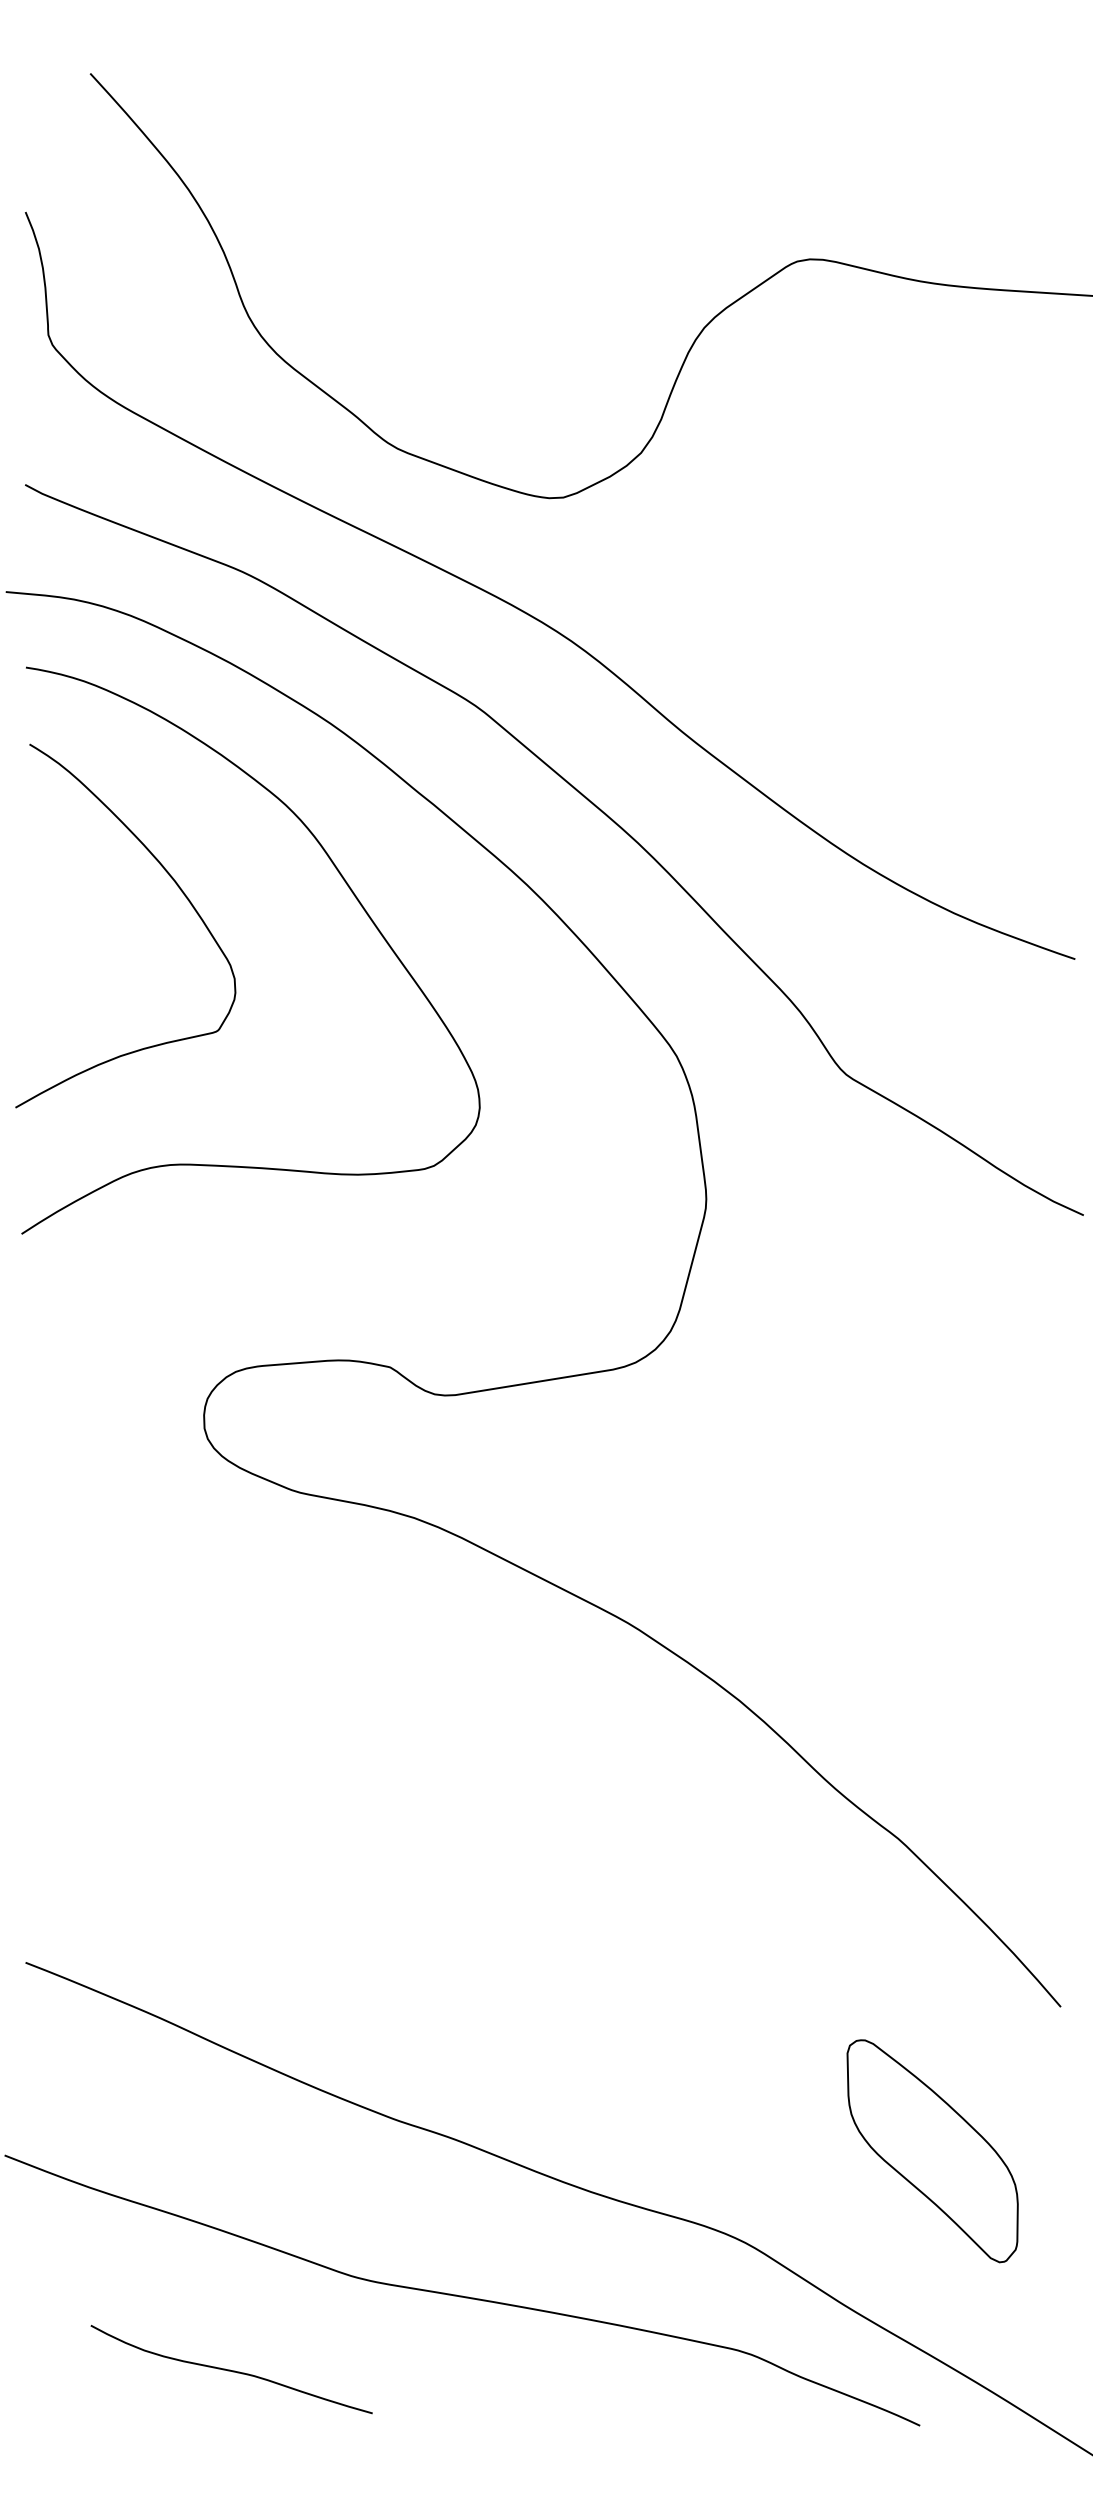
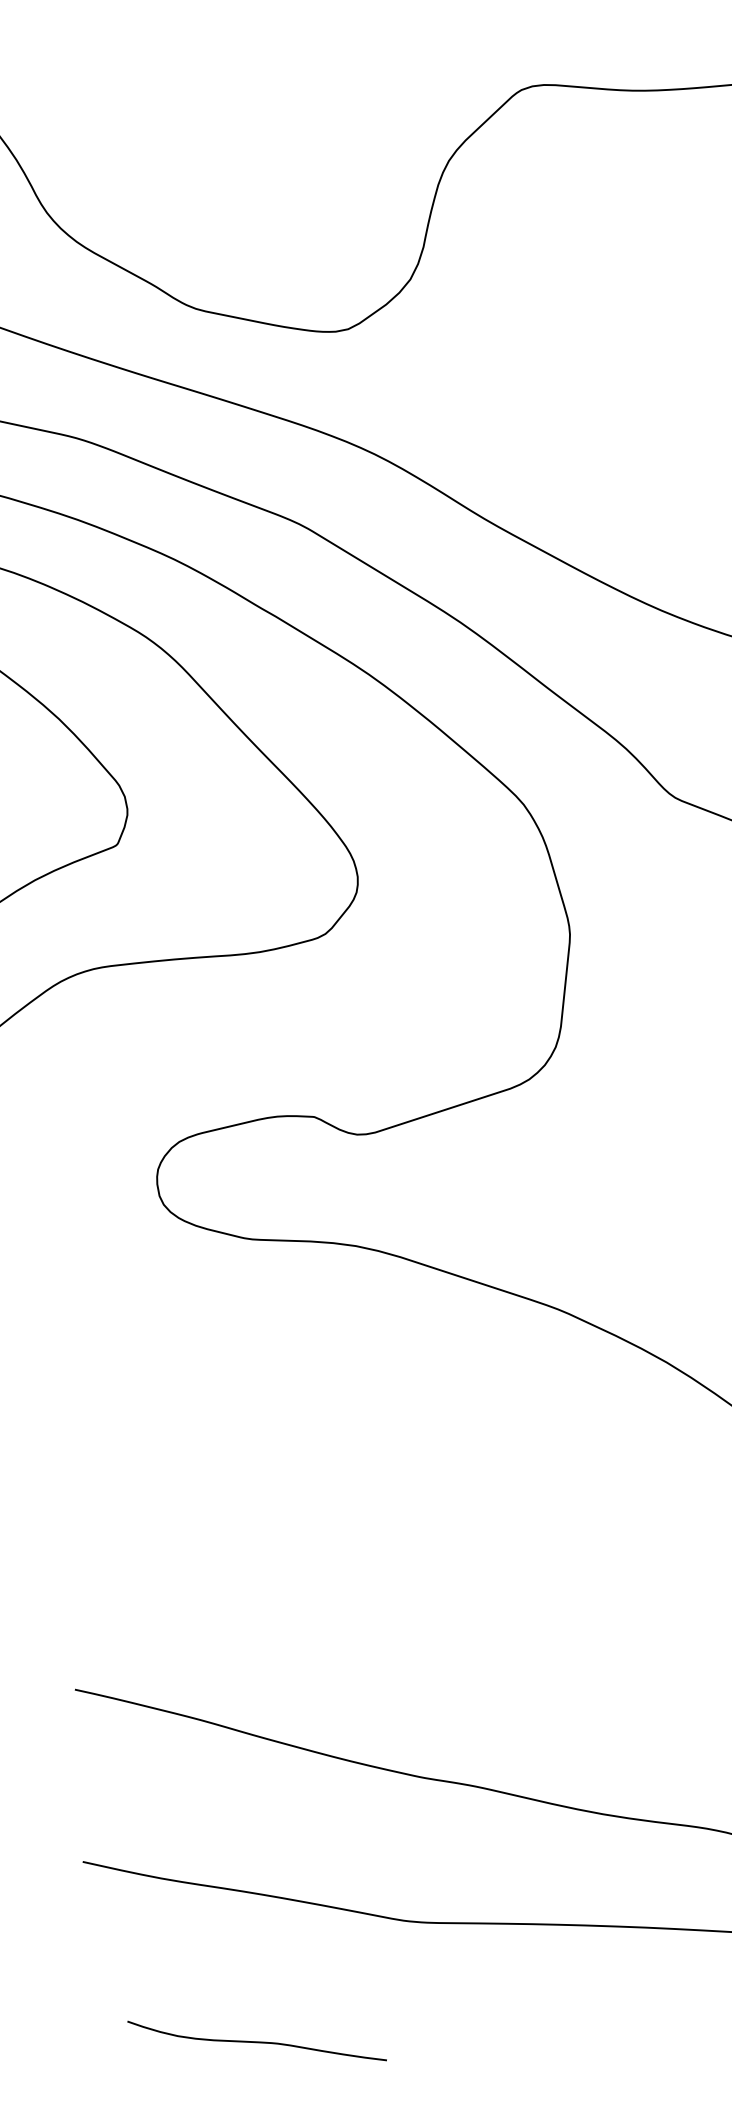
curve: (230, 2369) -> (256, 2041), moved

